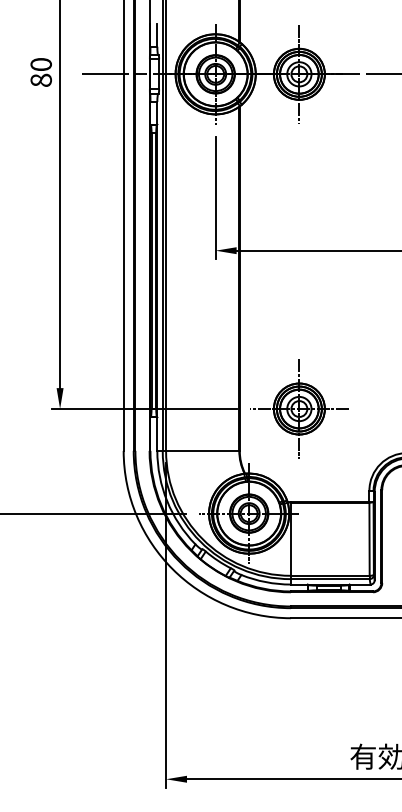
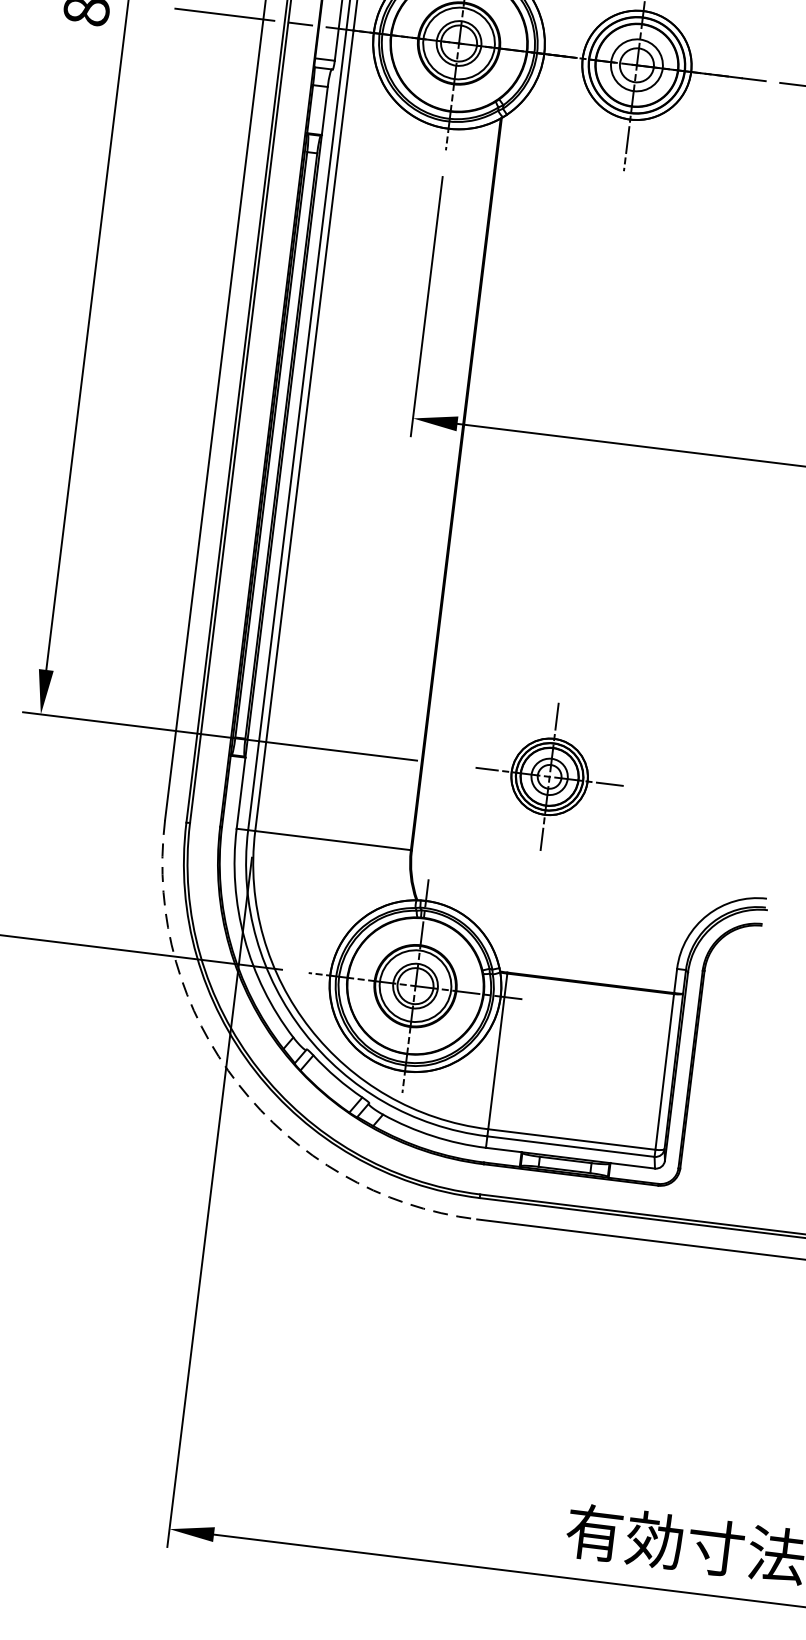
part: (299, 408) -> (549, 775), size x0.7
arc: (172, 569) -> (237, 1084), solid -> dashed

